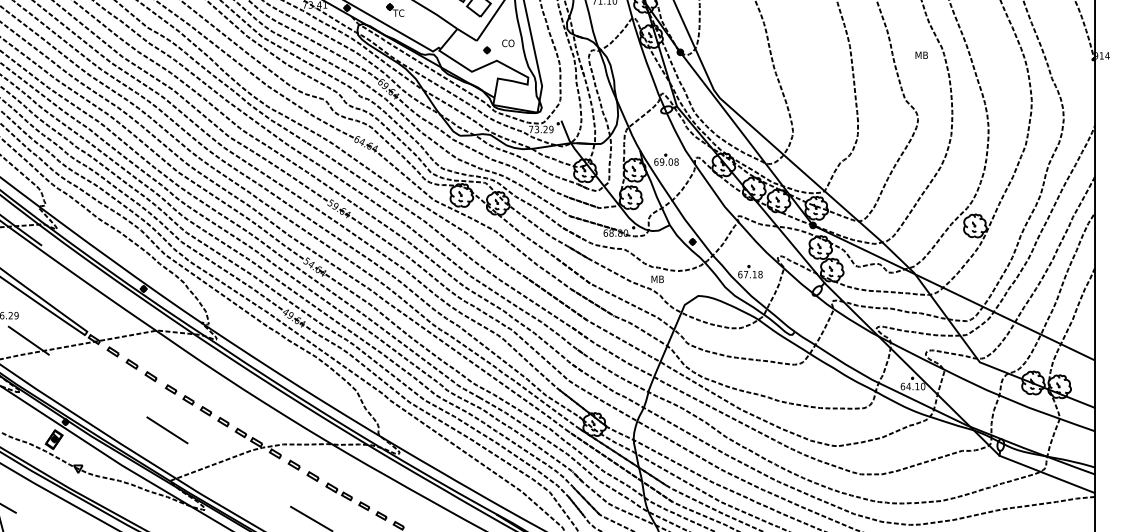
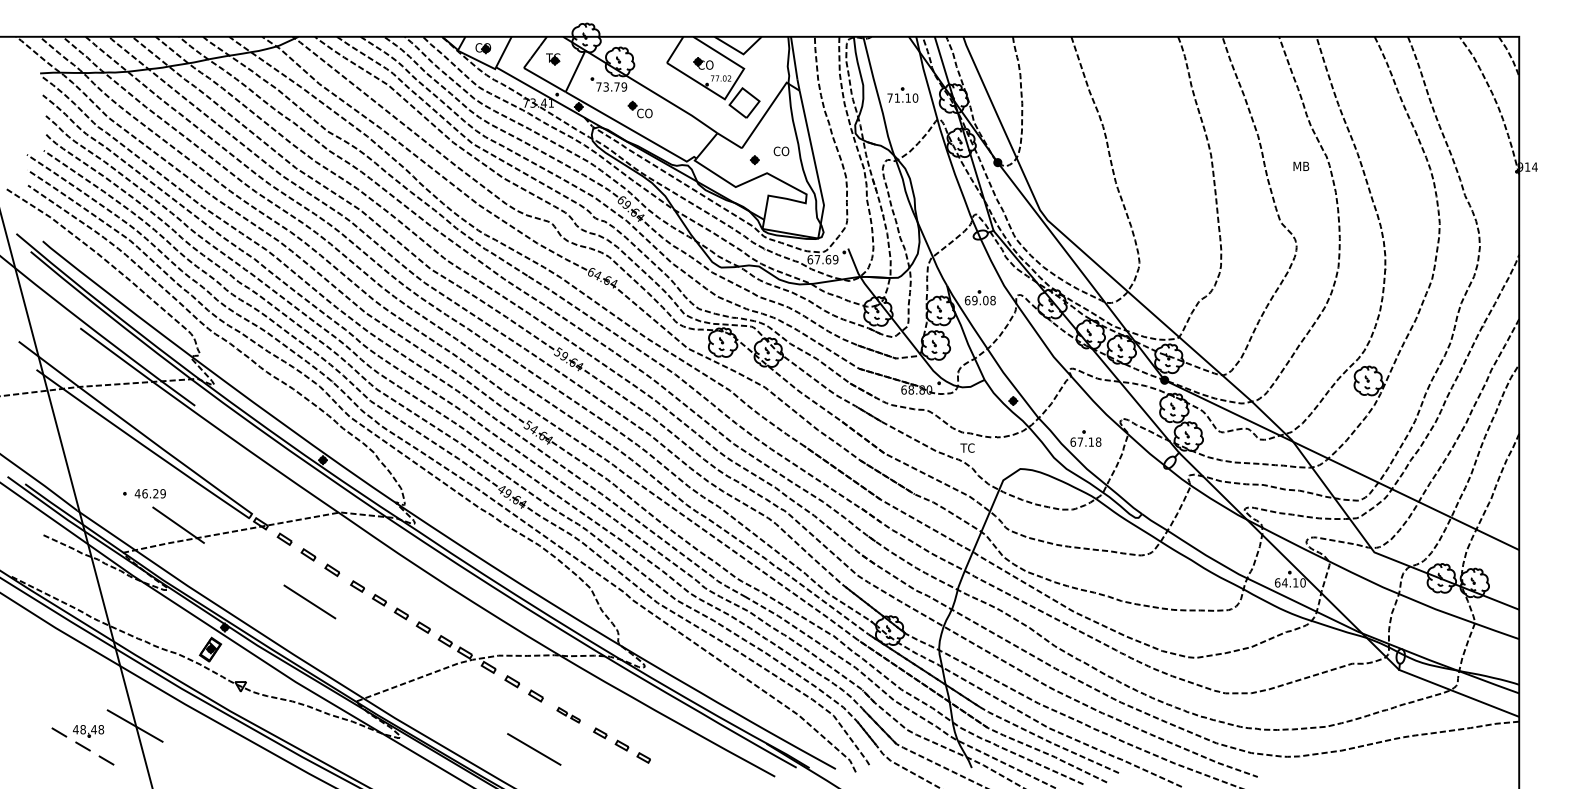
text: (399, 13) -> (644, 113), TC -> CO
text: (538, 129) -> (819, 259), 73.29 -> 67.69
text: (657, 278) -> (968, 447), MB -> TC
line: (167, 429) -> (309, 601), moved
part: (338, 491) -> (568, 714), size x0.7

